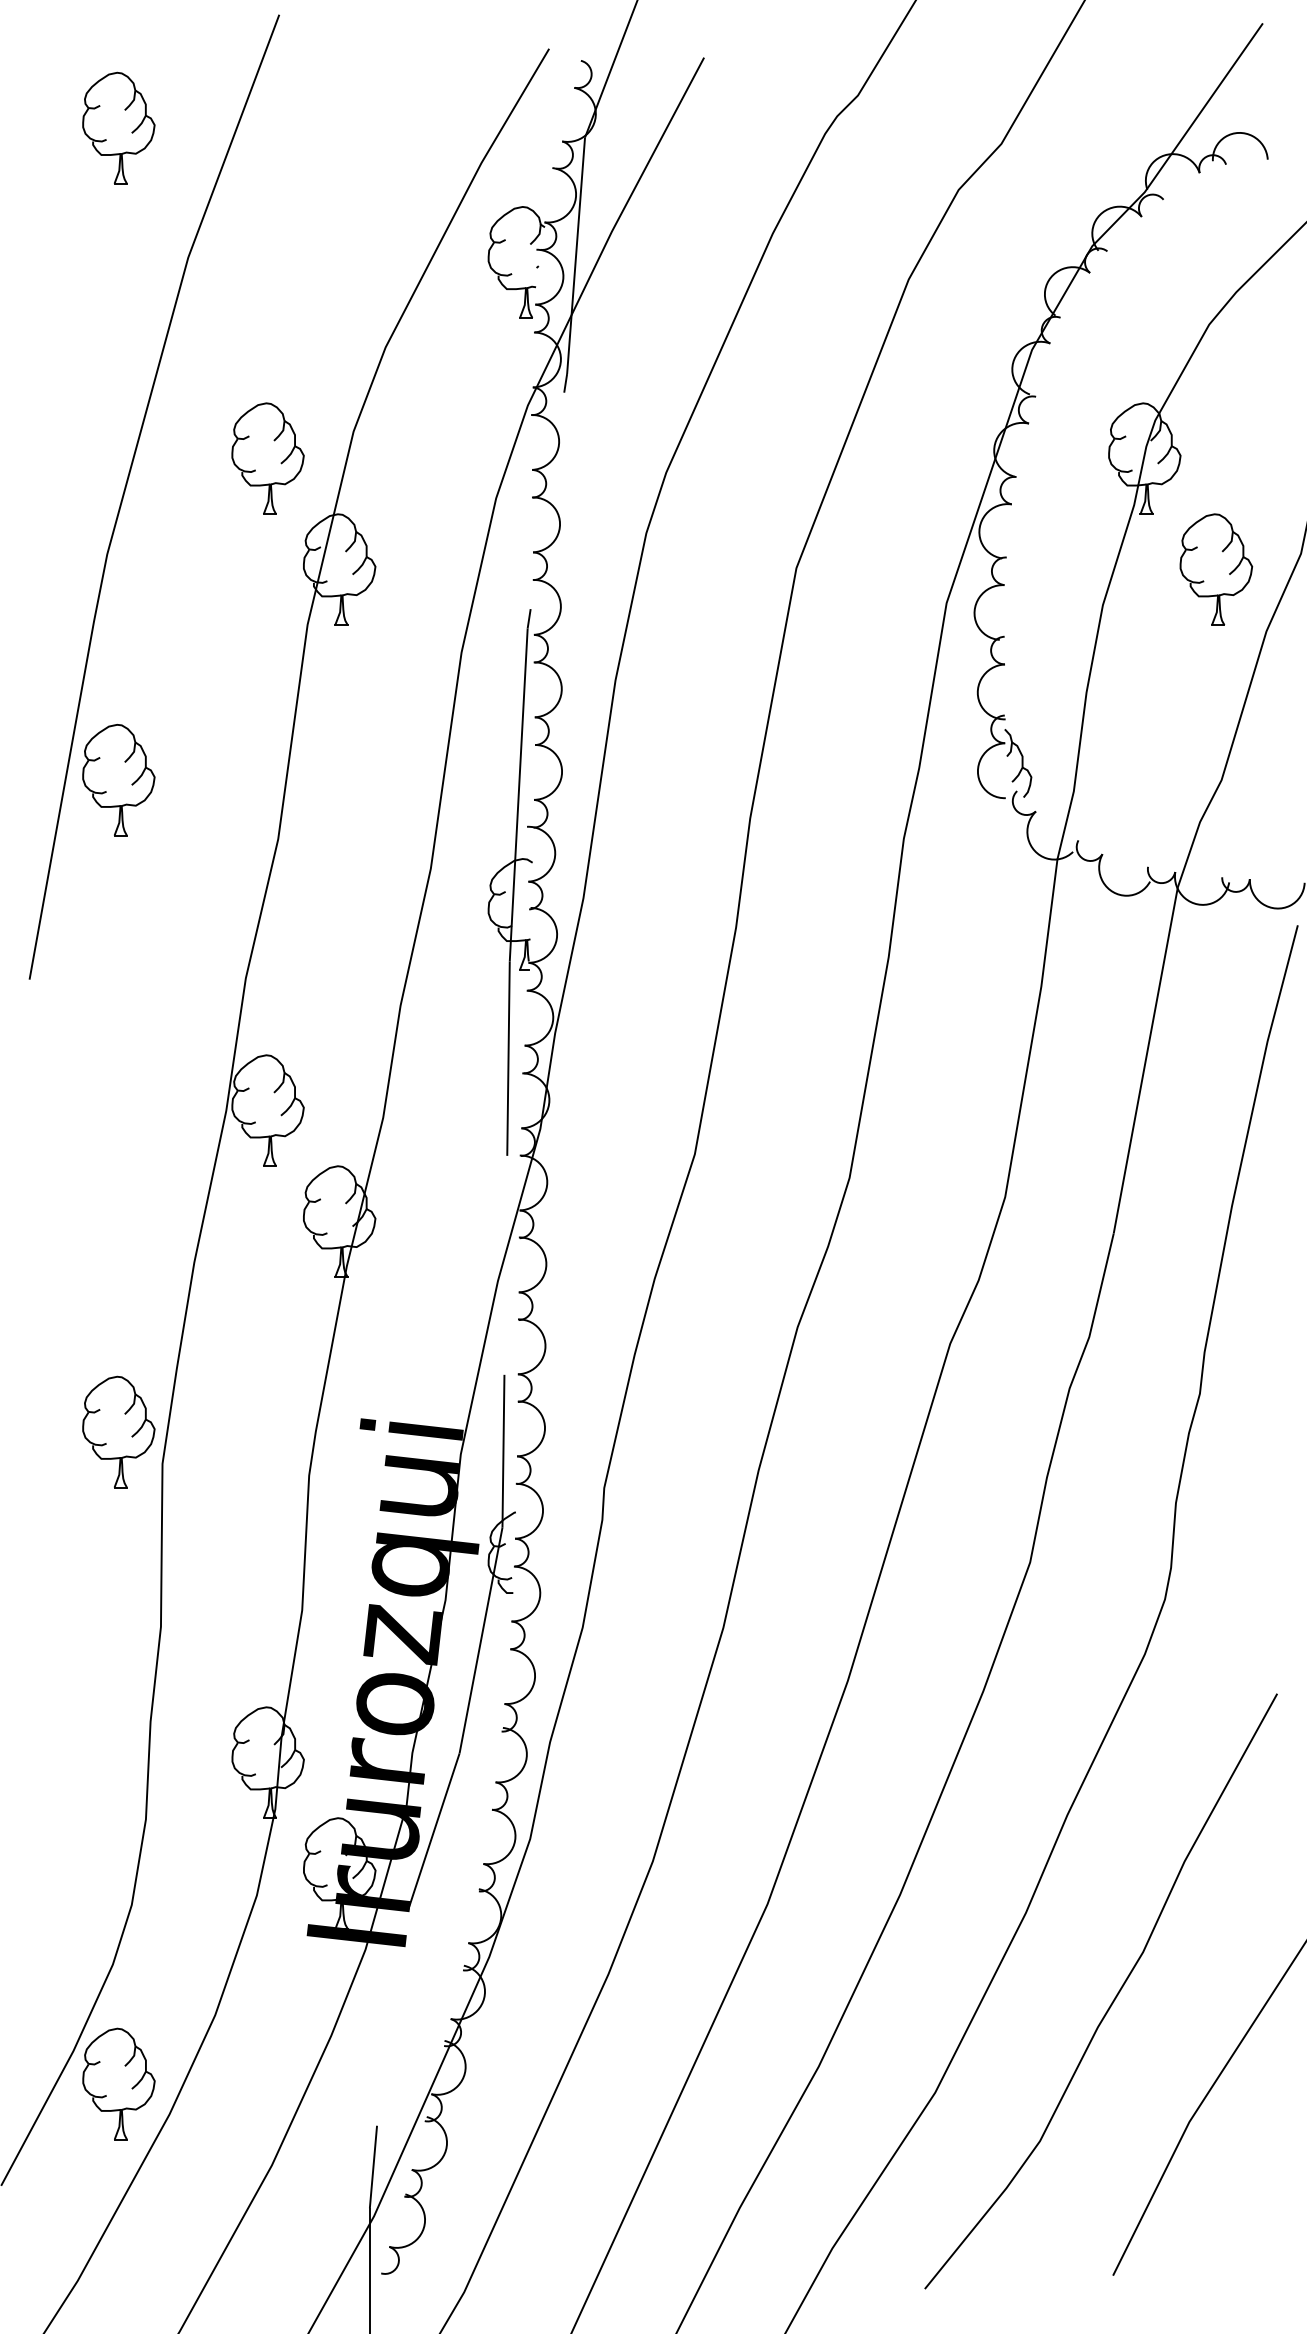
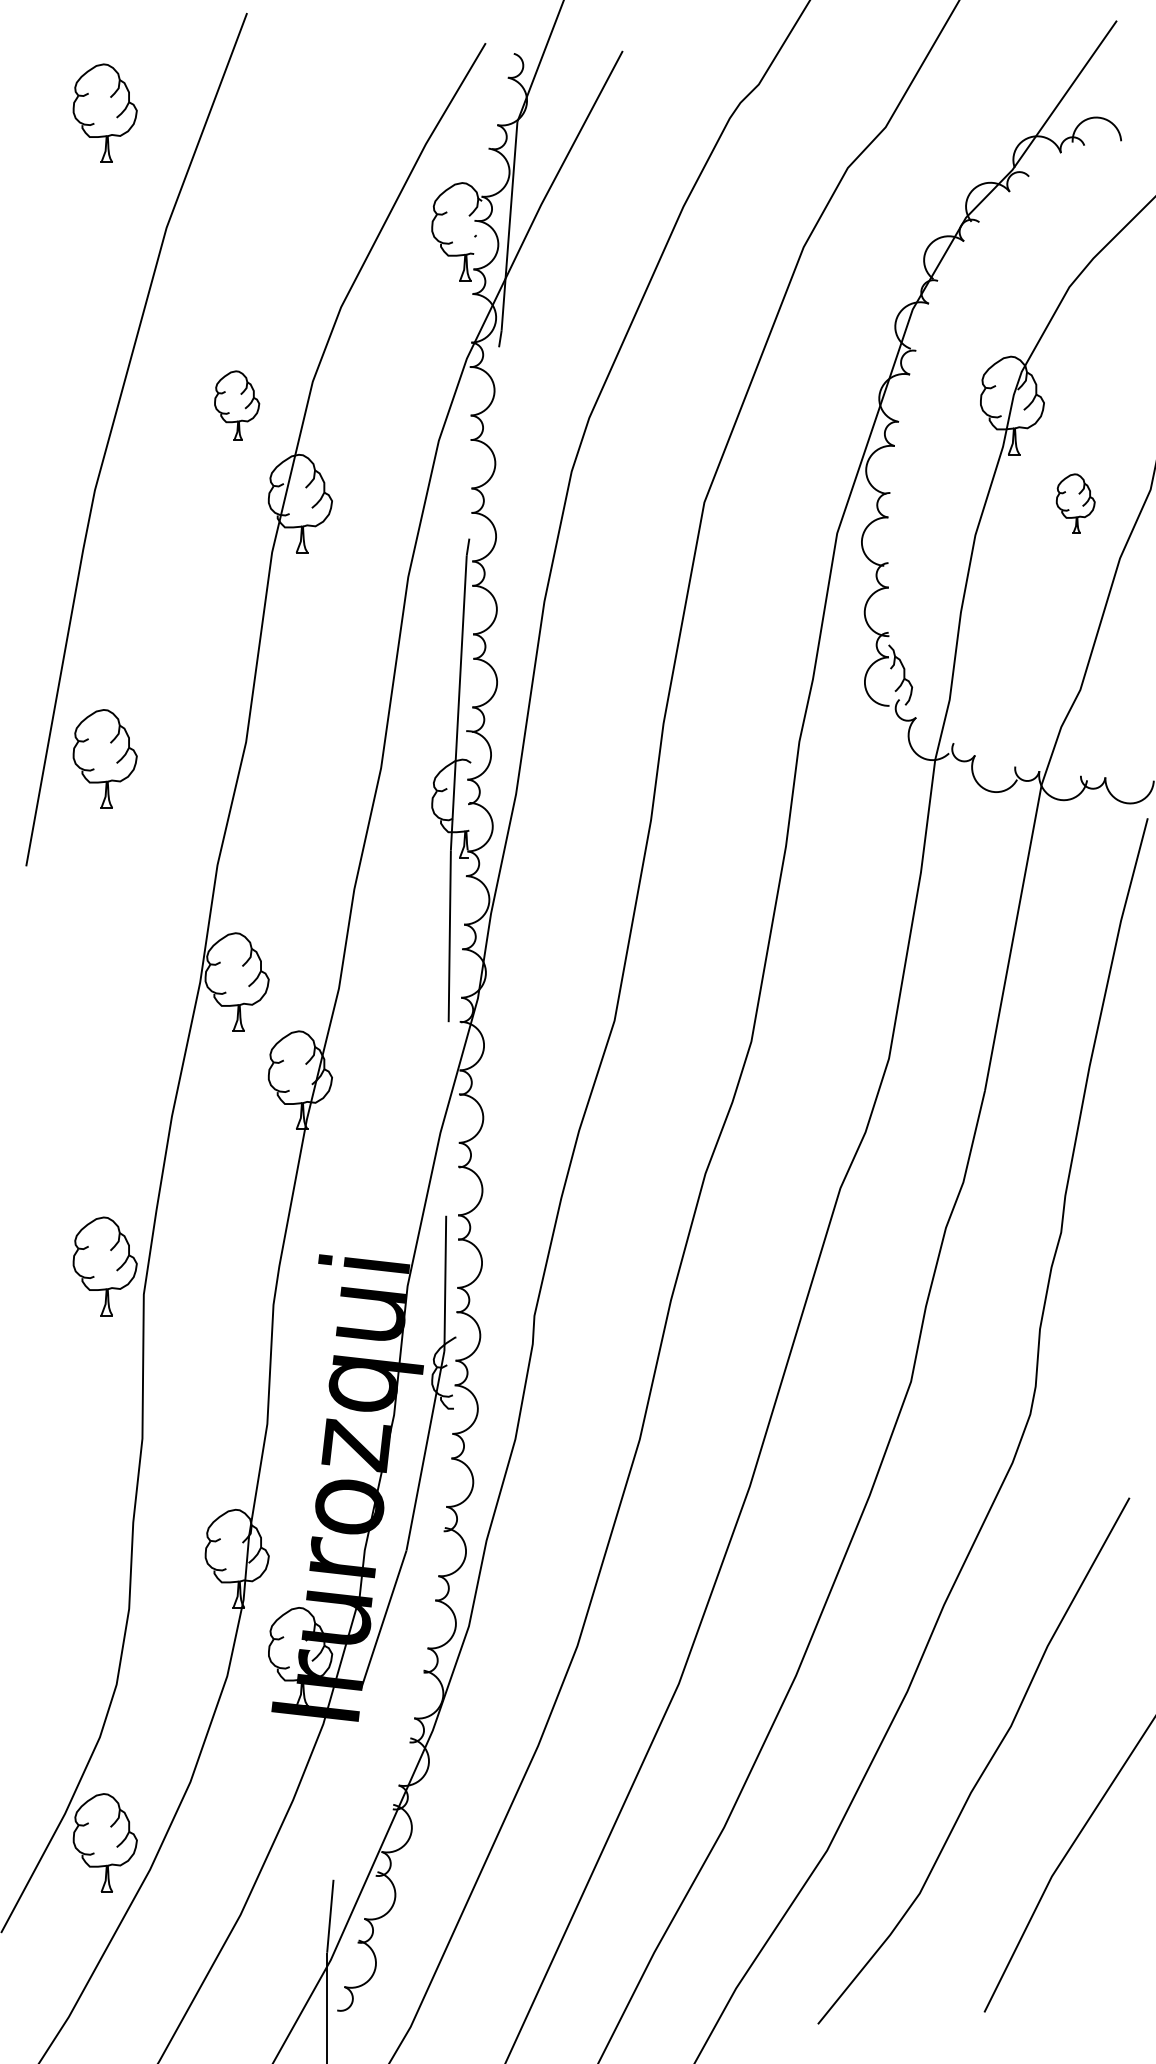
part: (267, 458) -> (236, 405), size x0.7
part: (1216, 569) -> (1075, 503), size x0.6
part: (118, 780) -> (104, 759), moved

